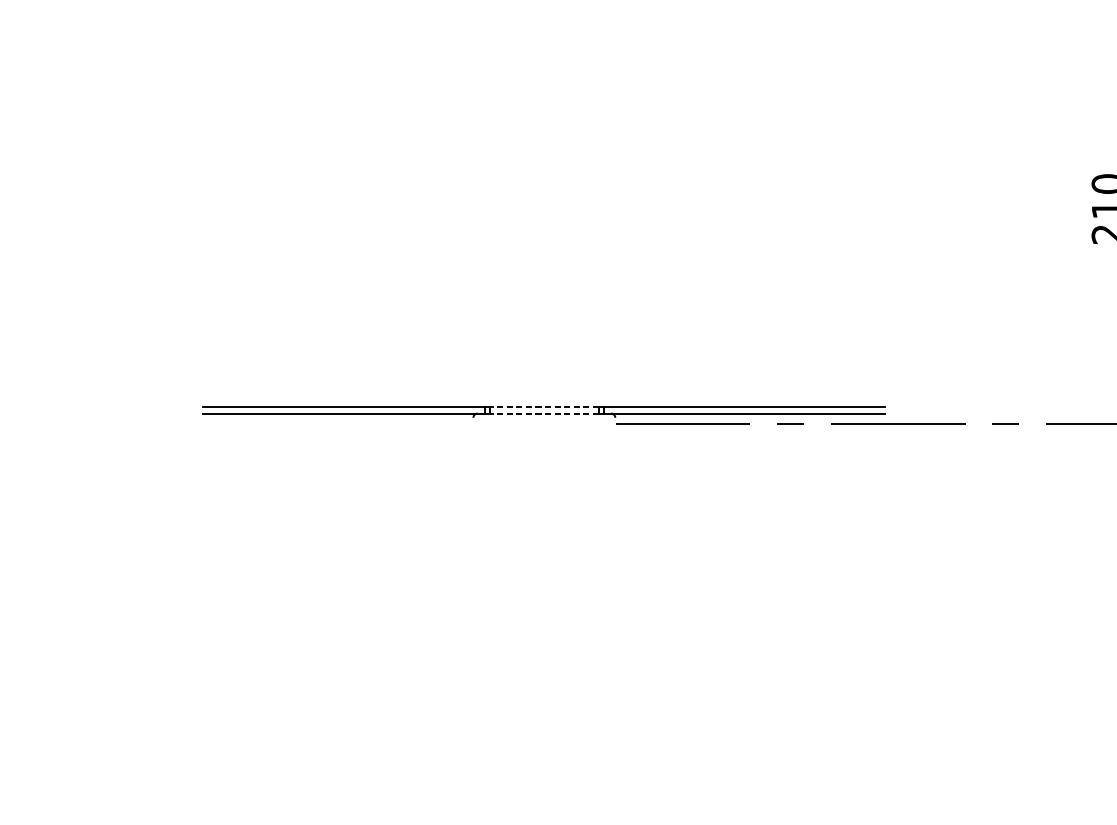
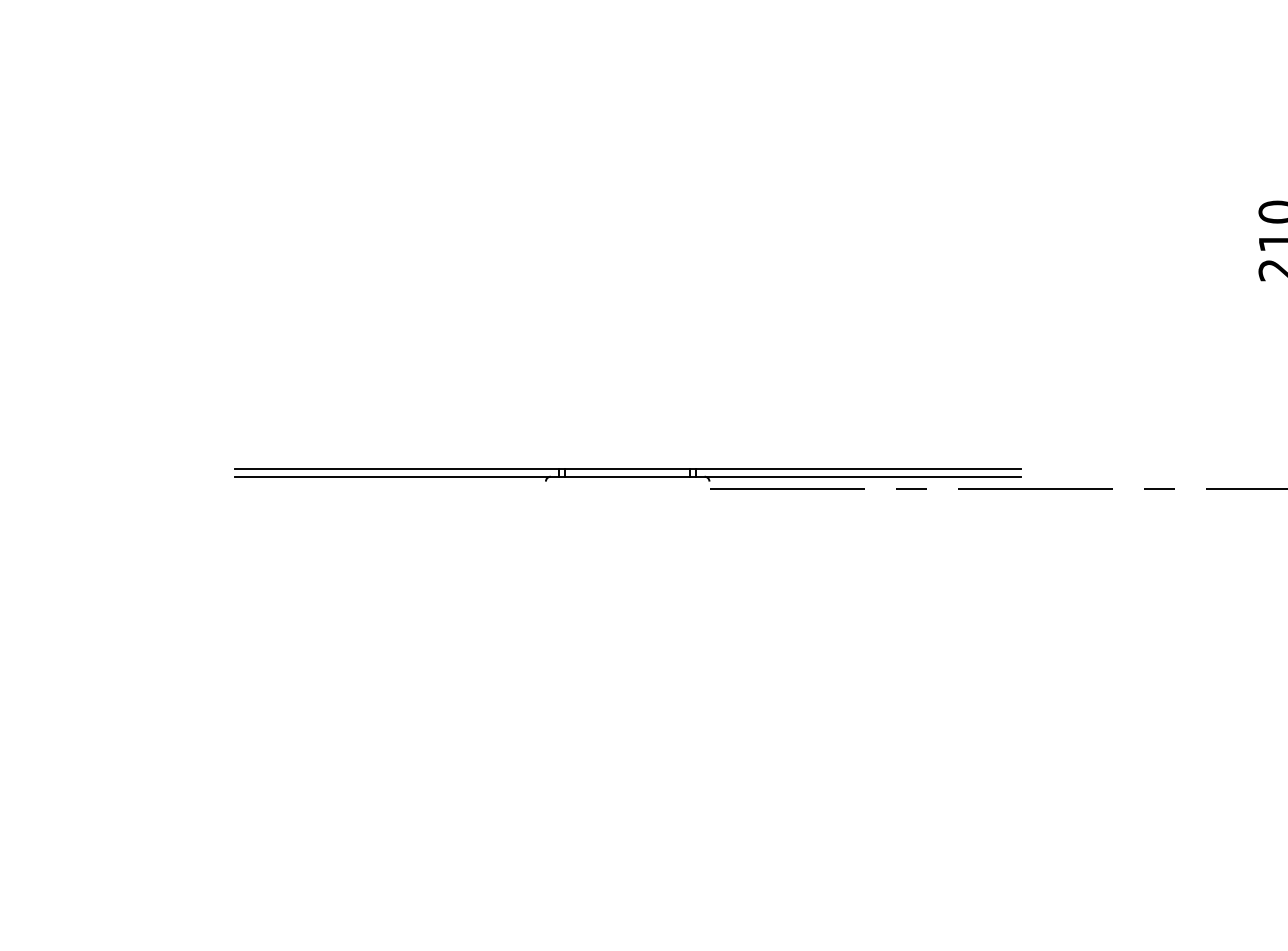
line: (544, 407) -> (627, 469), dashed -> solid
line: (544, 413) -> (627, 476), dashed -> solid

